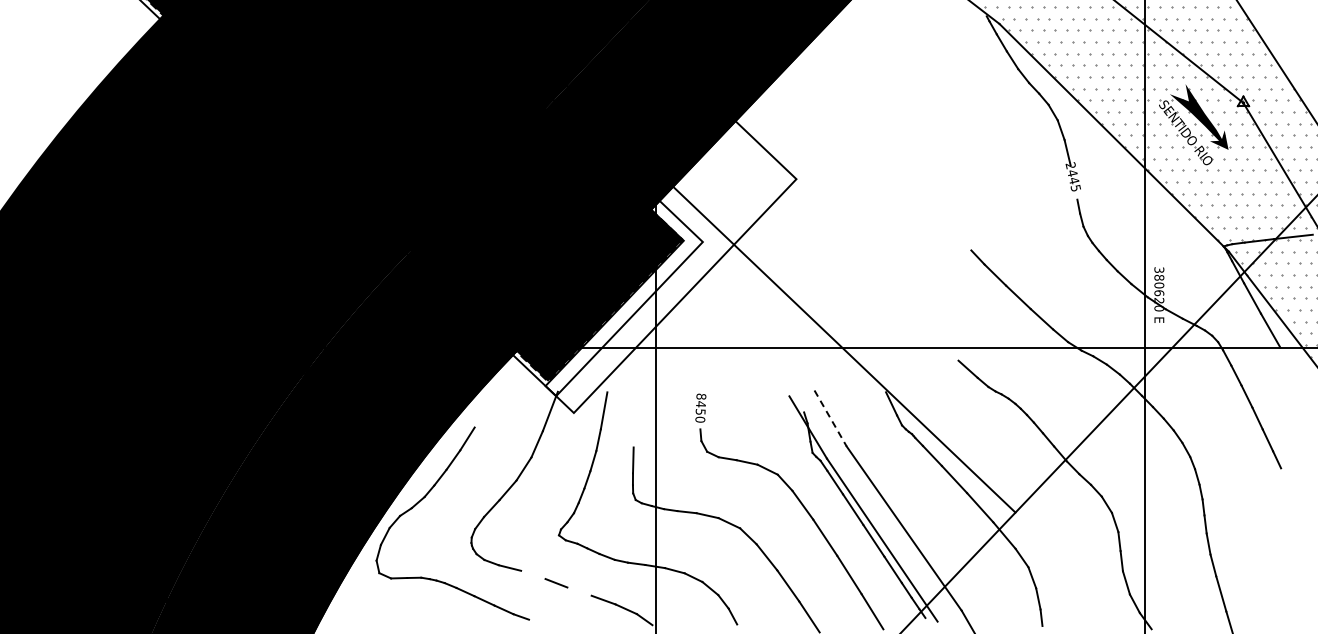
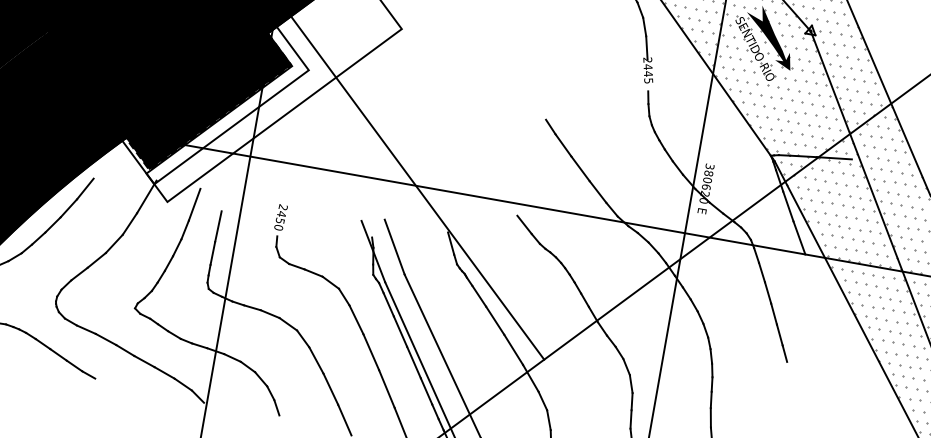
text: (701, 396) -> (283, 207), 8450 -> 2450
line: (481, 414) -> (85, 188), added
line: (830, 418) -> (394, 247), dashed -> solid
line: (633, 429) -> (217, 225), added
line: (533, 574) -> (106, 339), added
line: (579, 591) -> (144, 361), added

